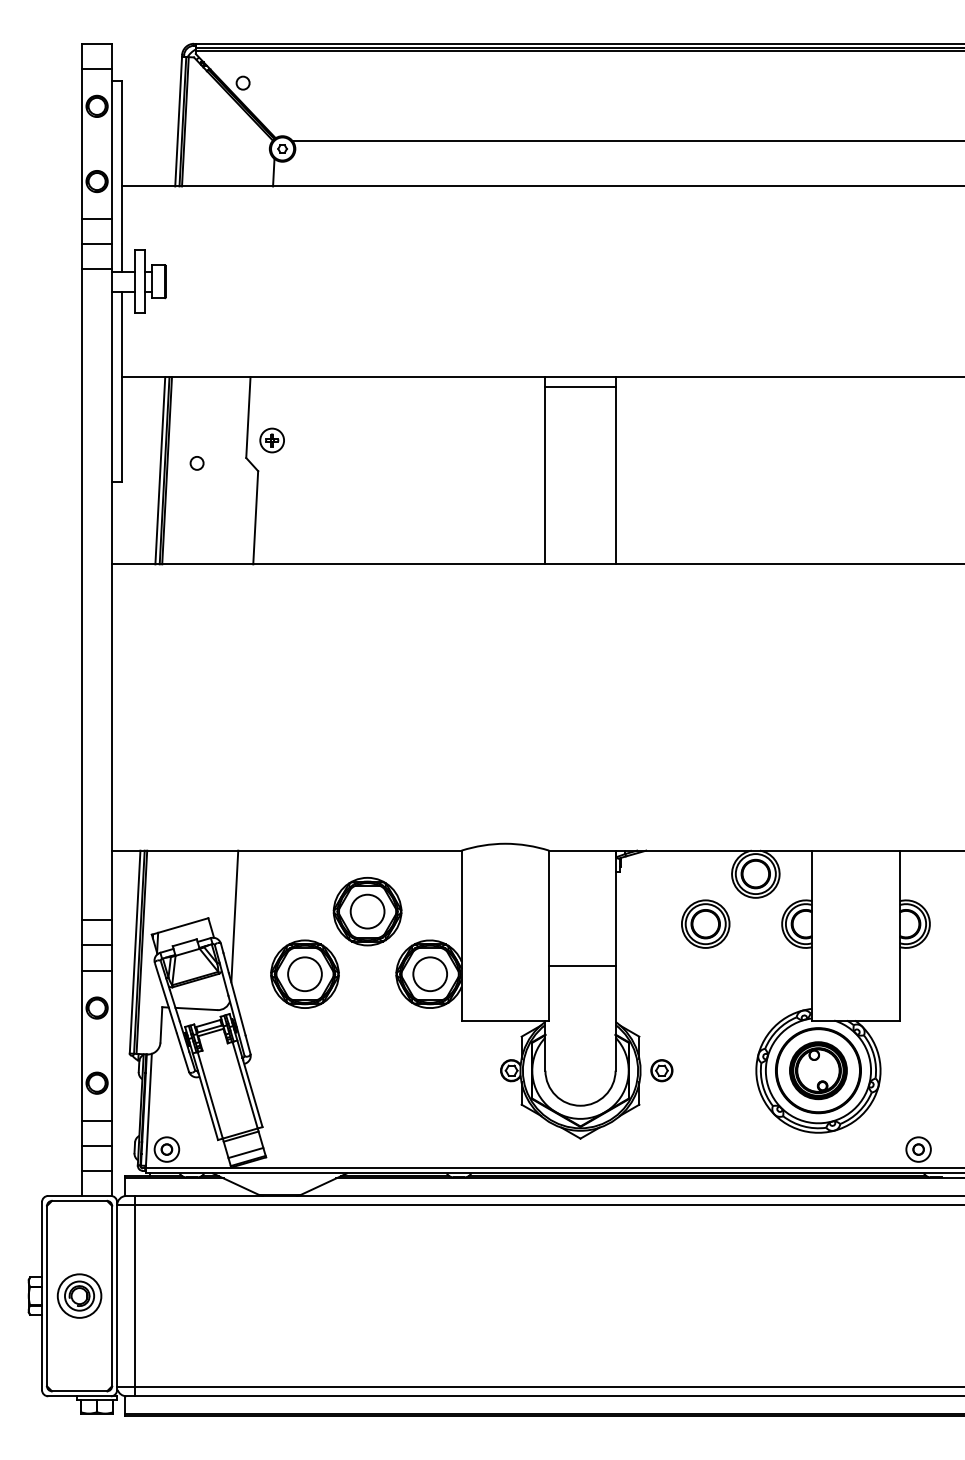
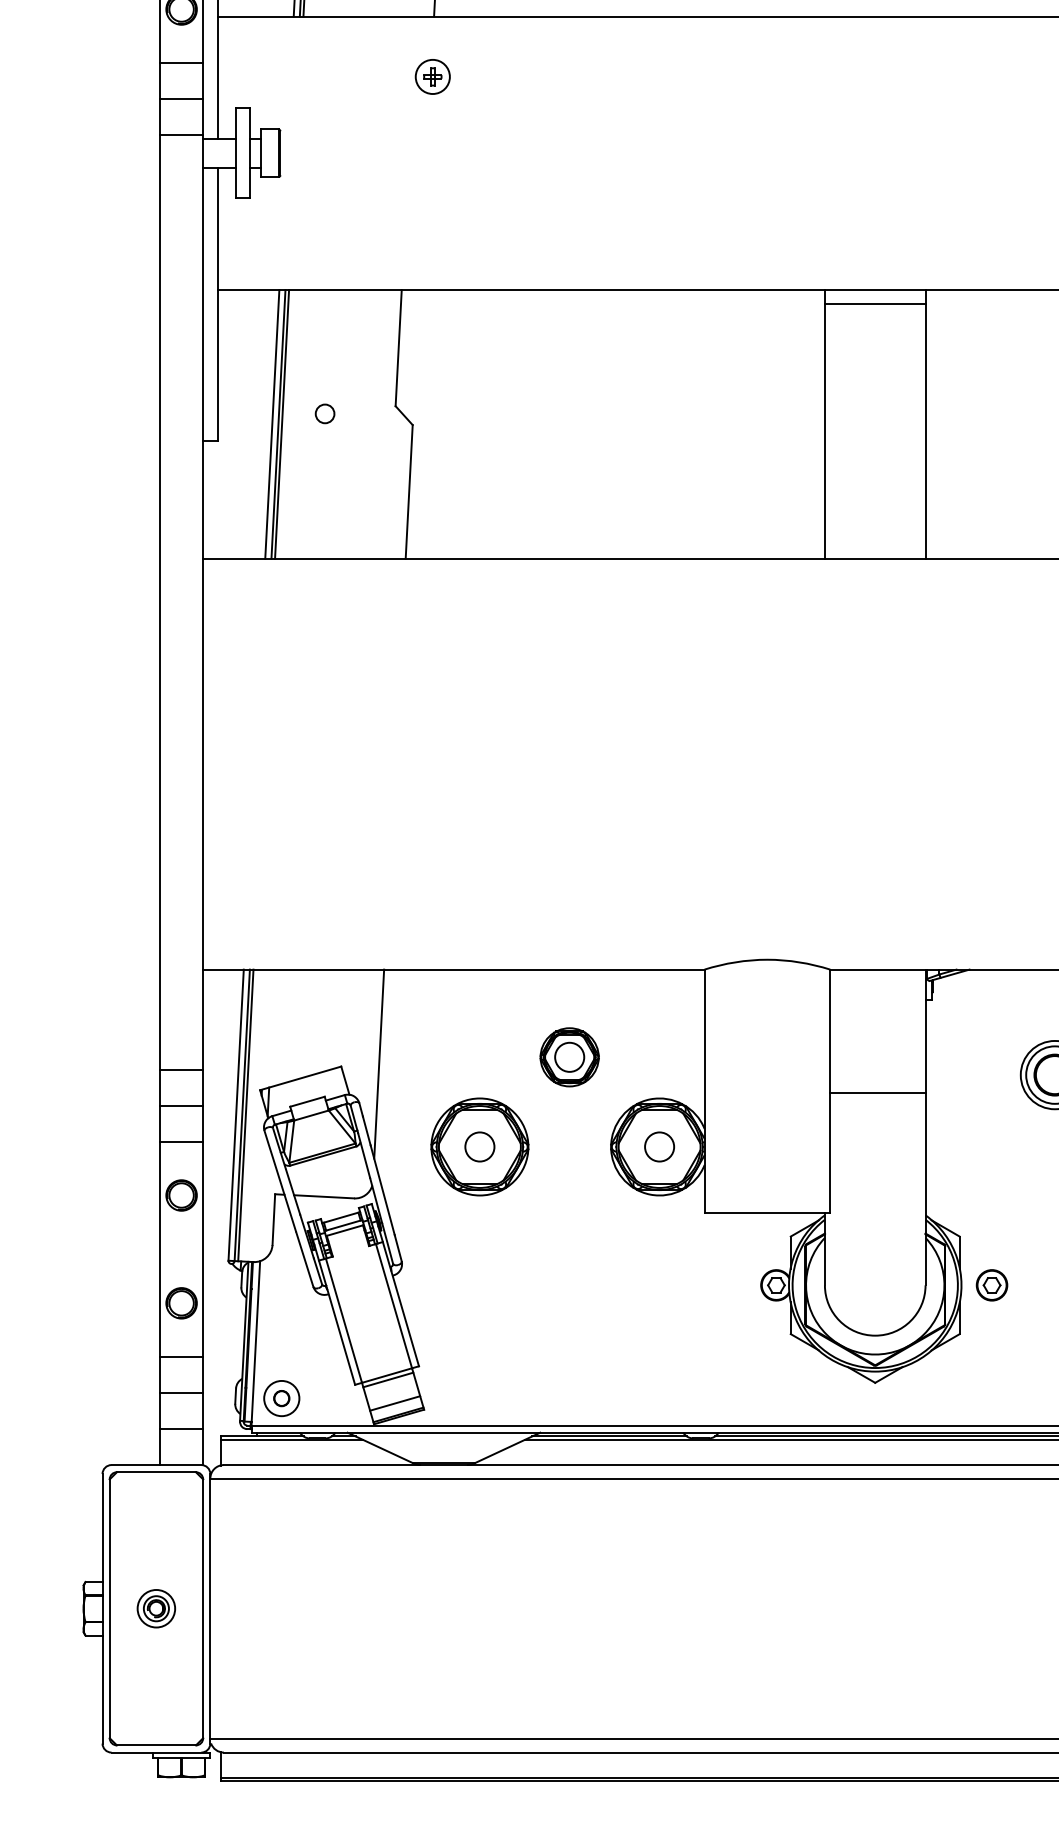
part: (271, 440) -> (431, 76), moved
part: (367, 911) -> (569, 1056), size x0.6
line: (582, 965) -> (878, 1092), moved
circle: (304, 974) -> (479, 1147), size x0.6
circle: (430, 974) -> (659, 1147), size x0.6
part: (79, 1295) -> (156, 1607), size x0.6
line: (134, 1295) -> (235, 1607), removed

